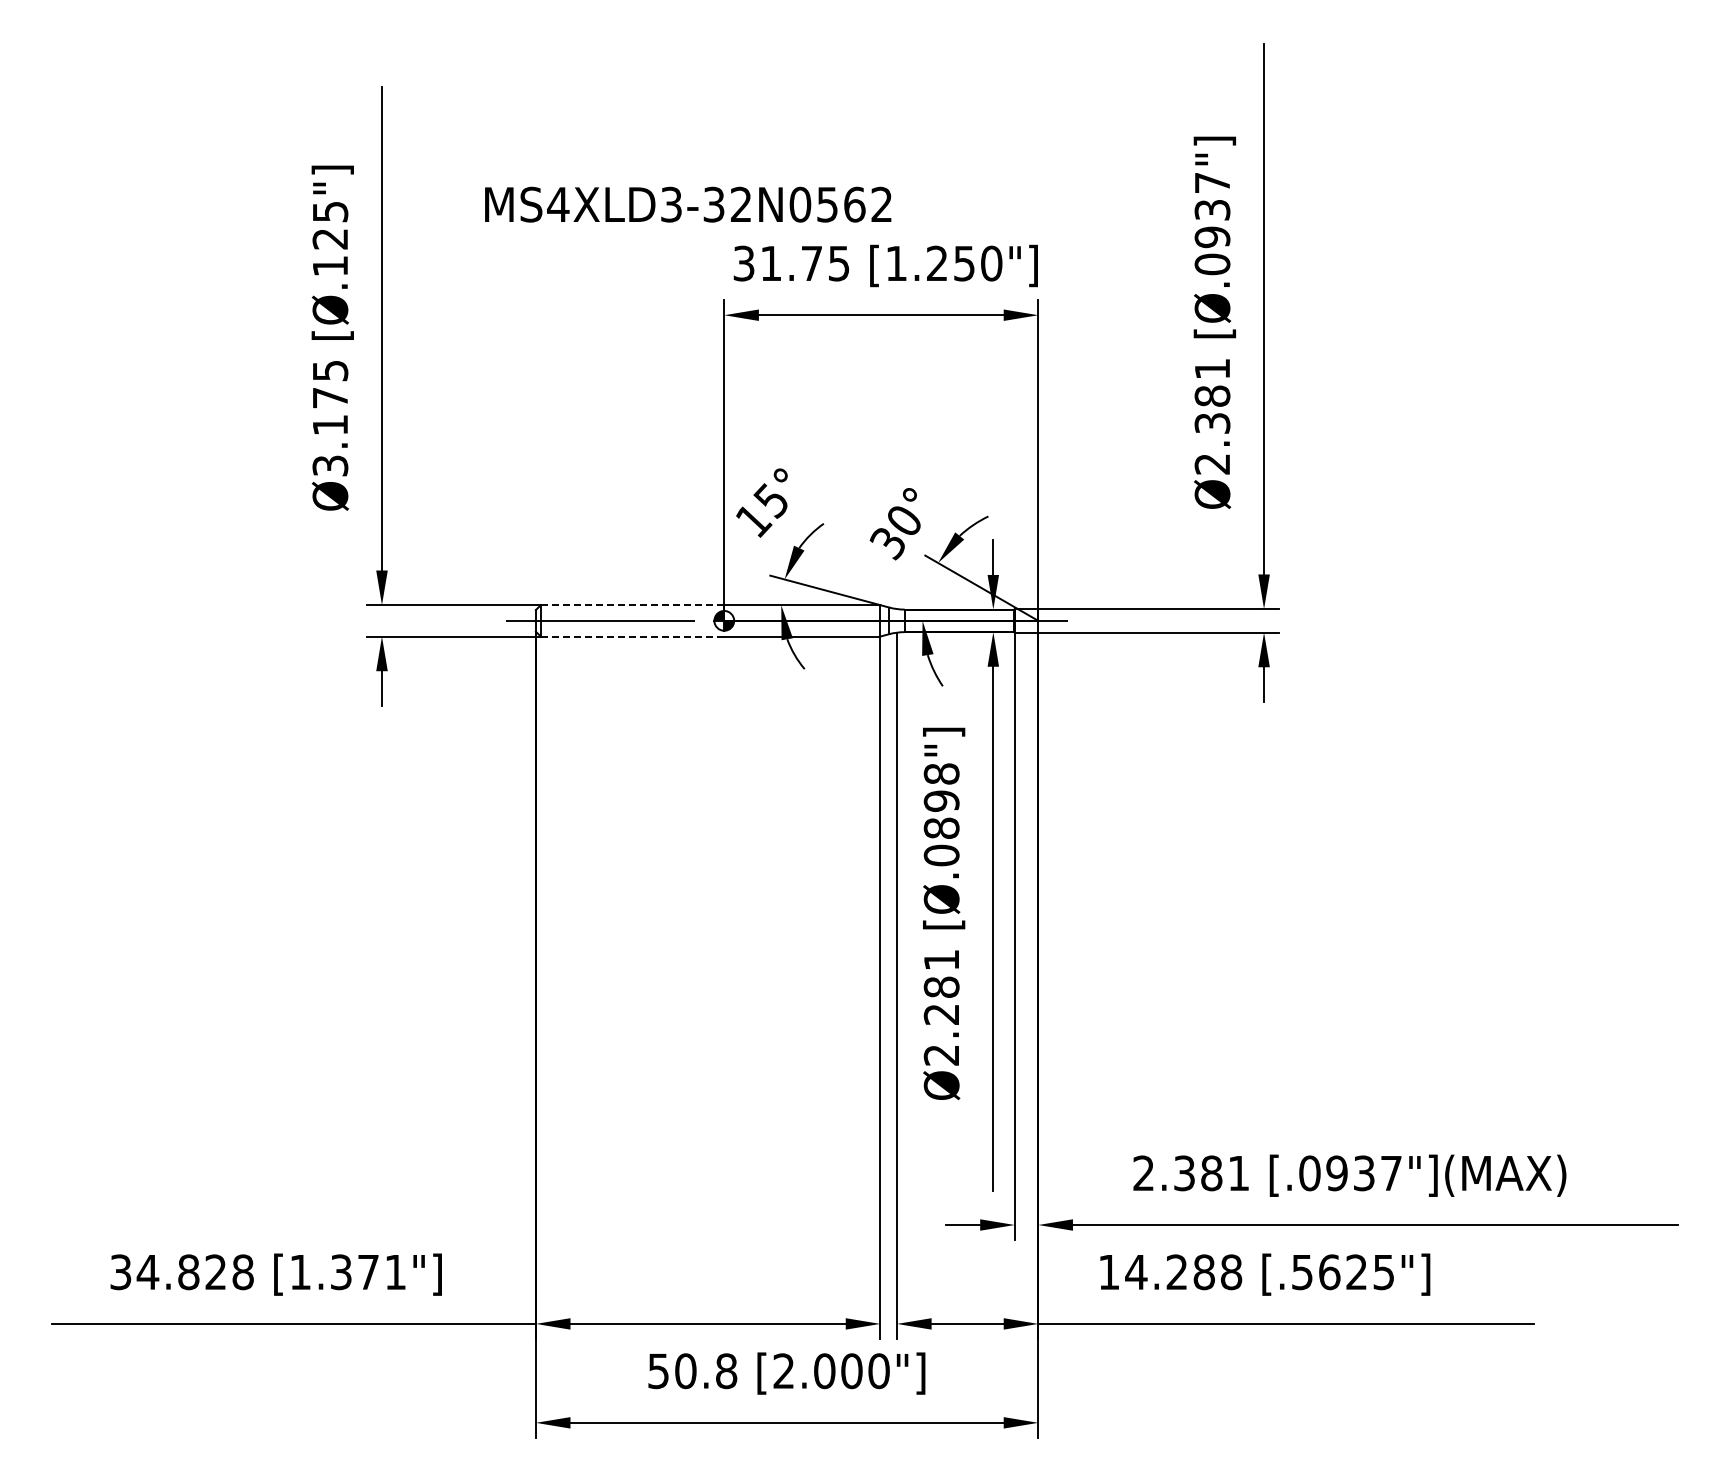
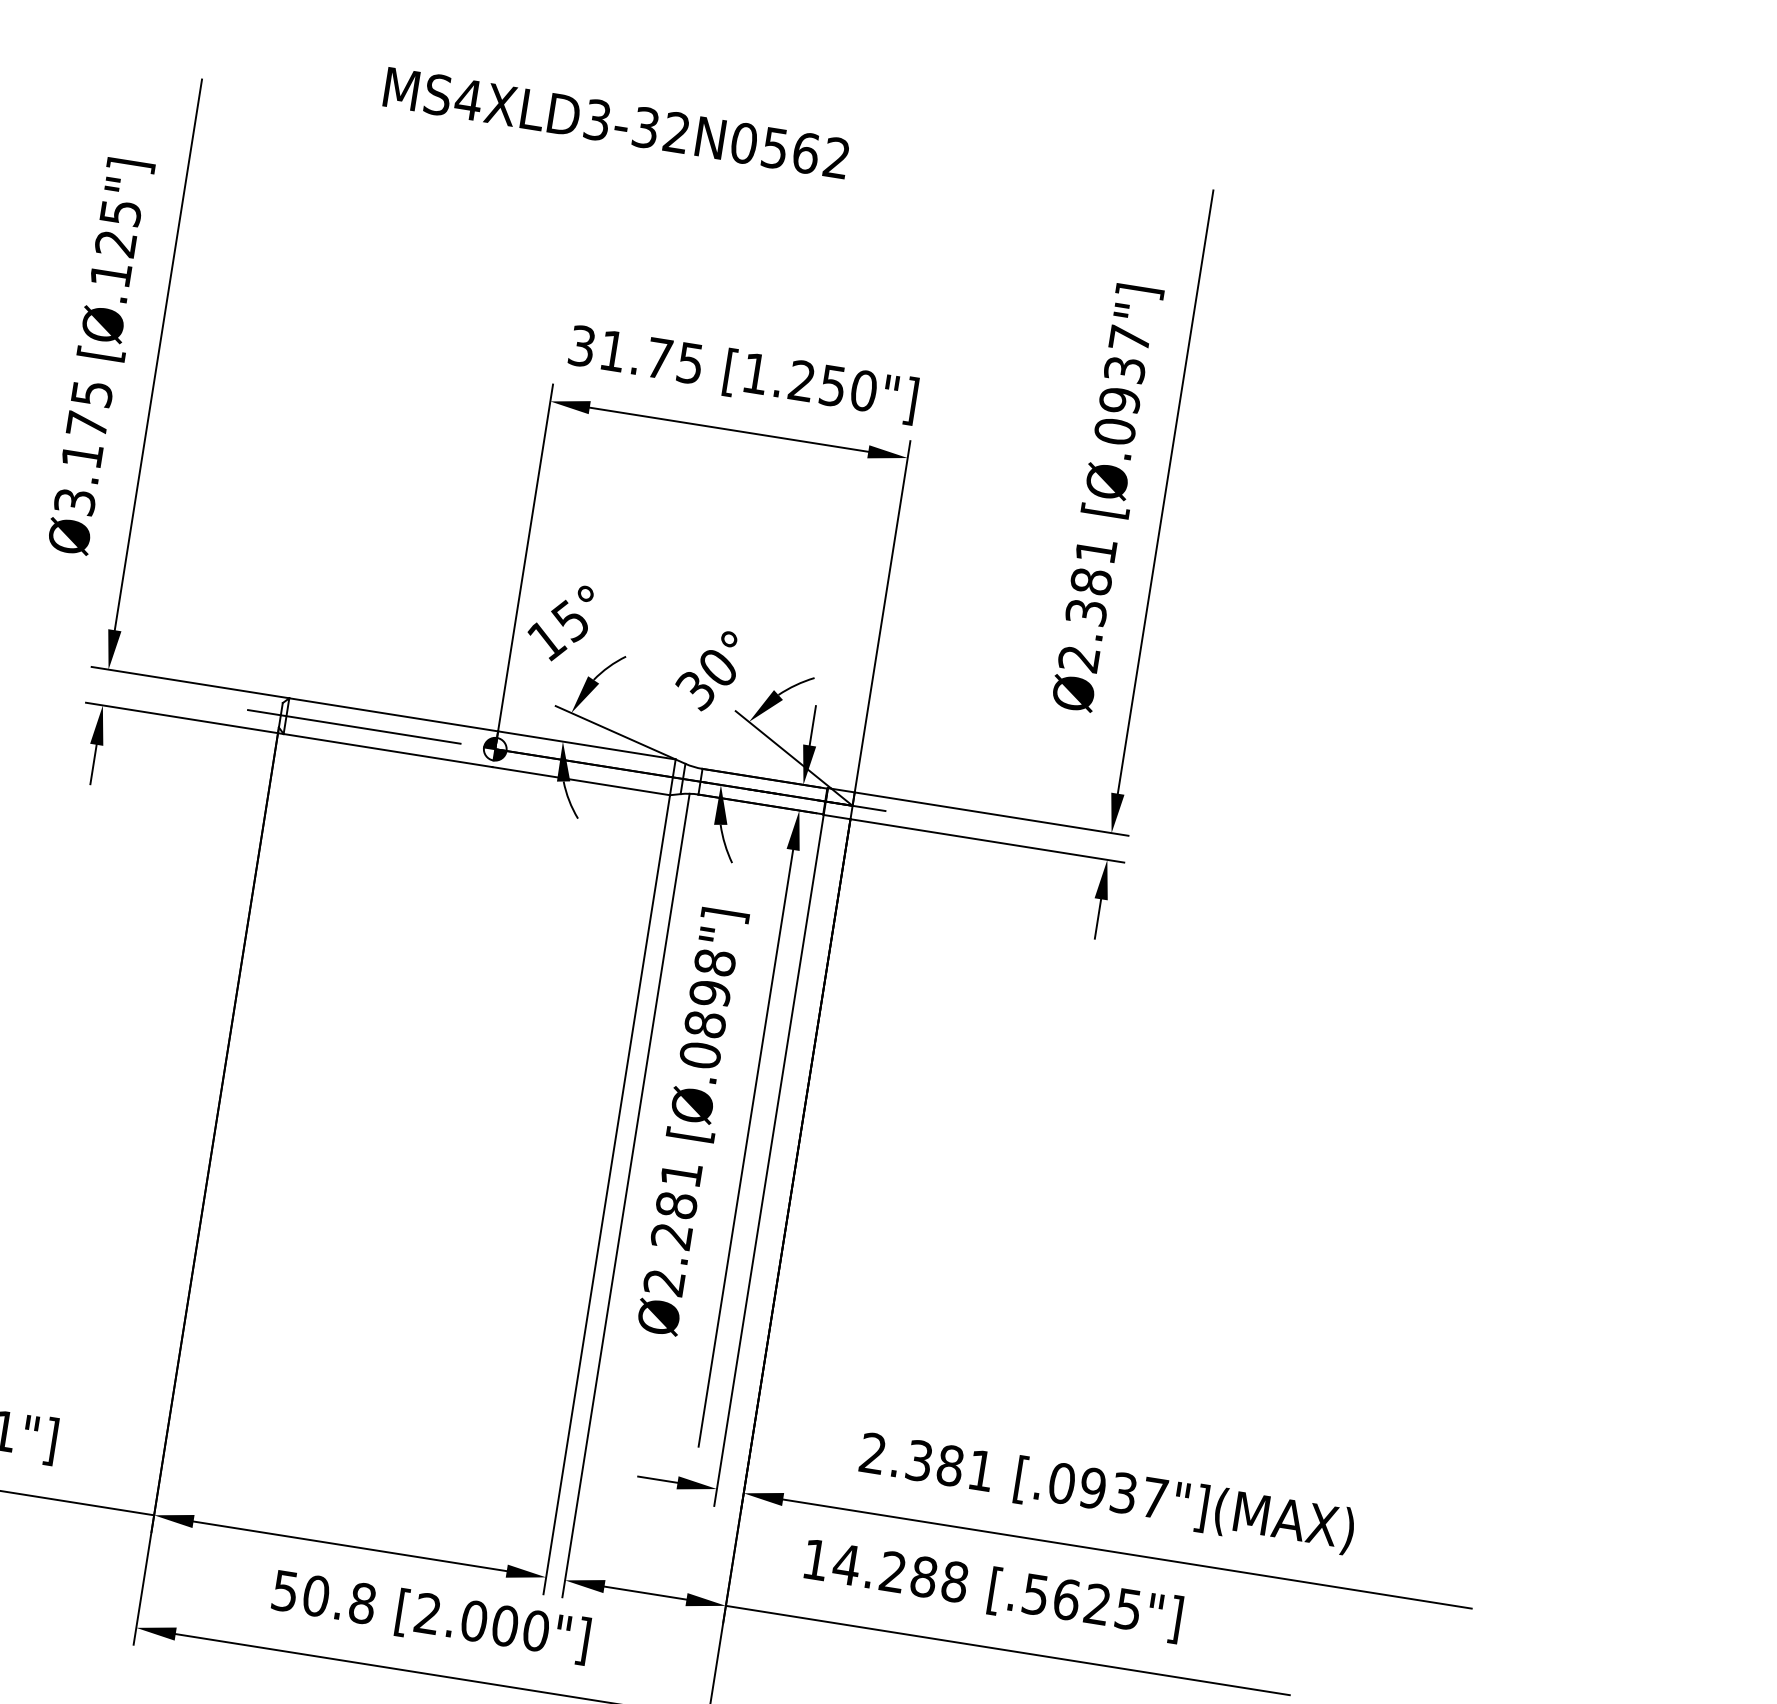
text: (688, 204) -> (616, 123), moved
line: (632, 605) -> (393, 715), dashed -> solid
line: (632, 636) -> (388, 750), dashed -> solid

